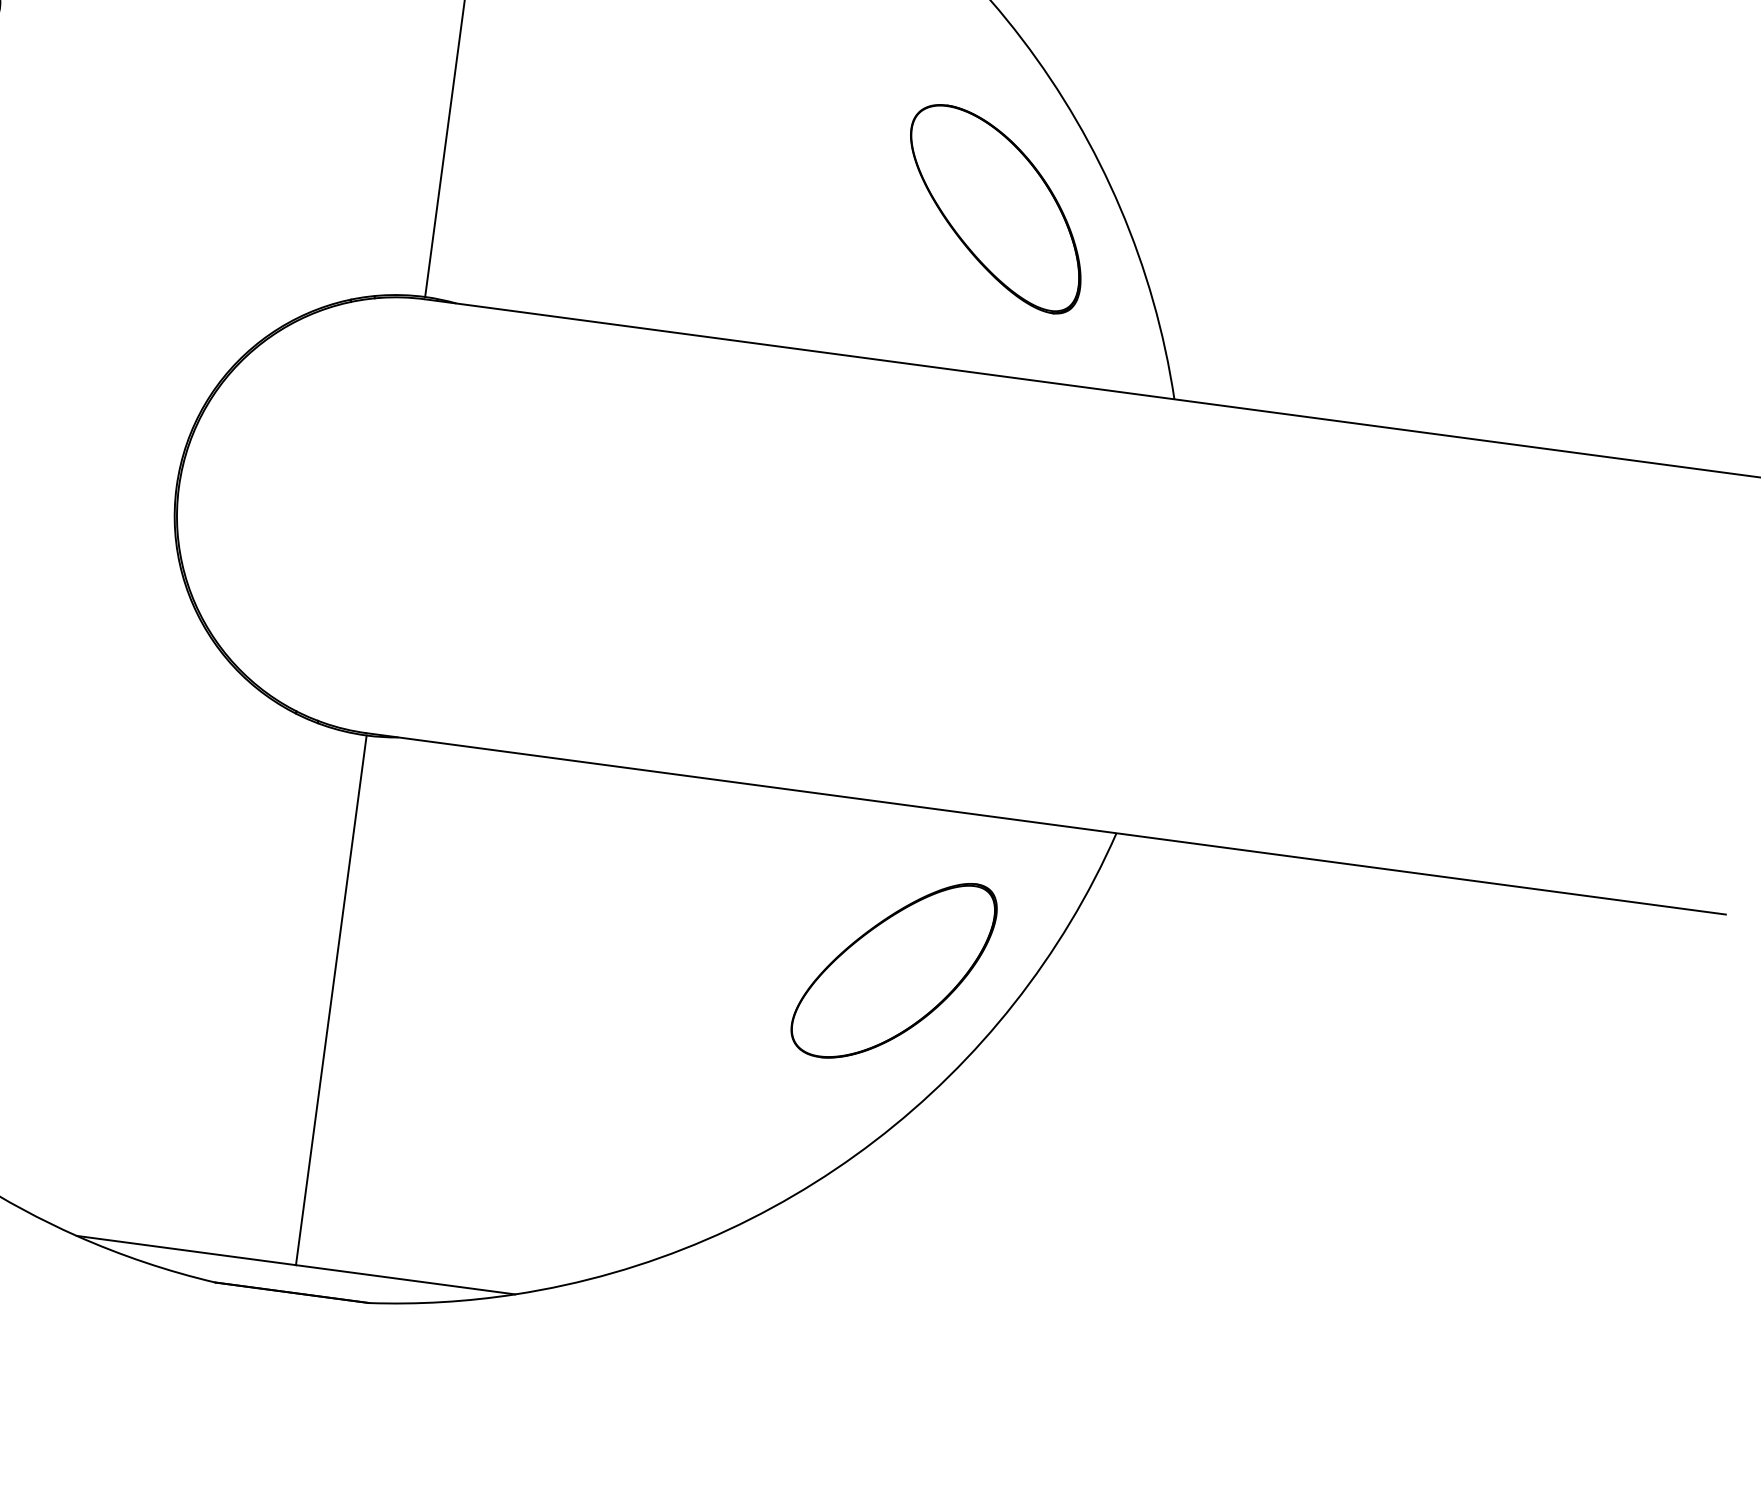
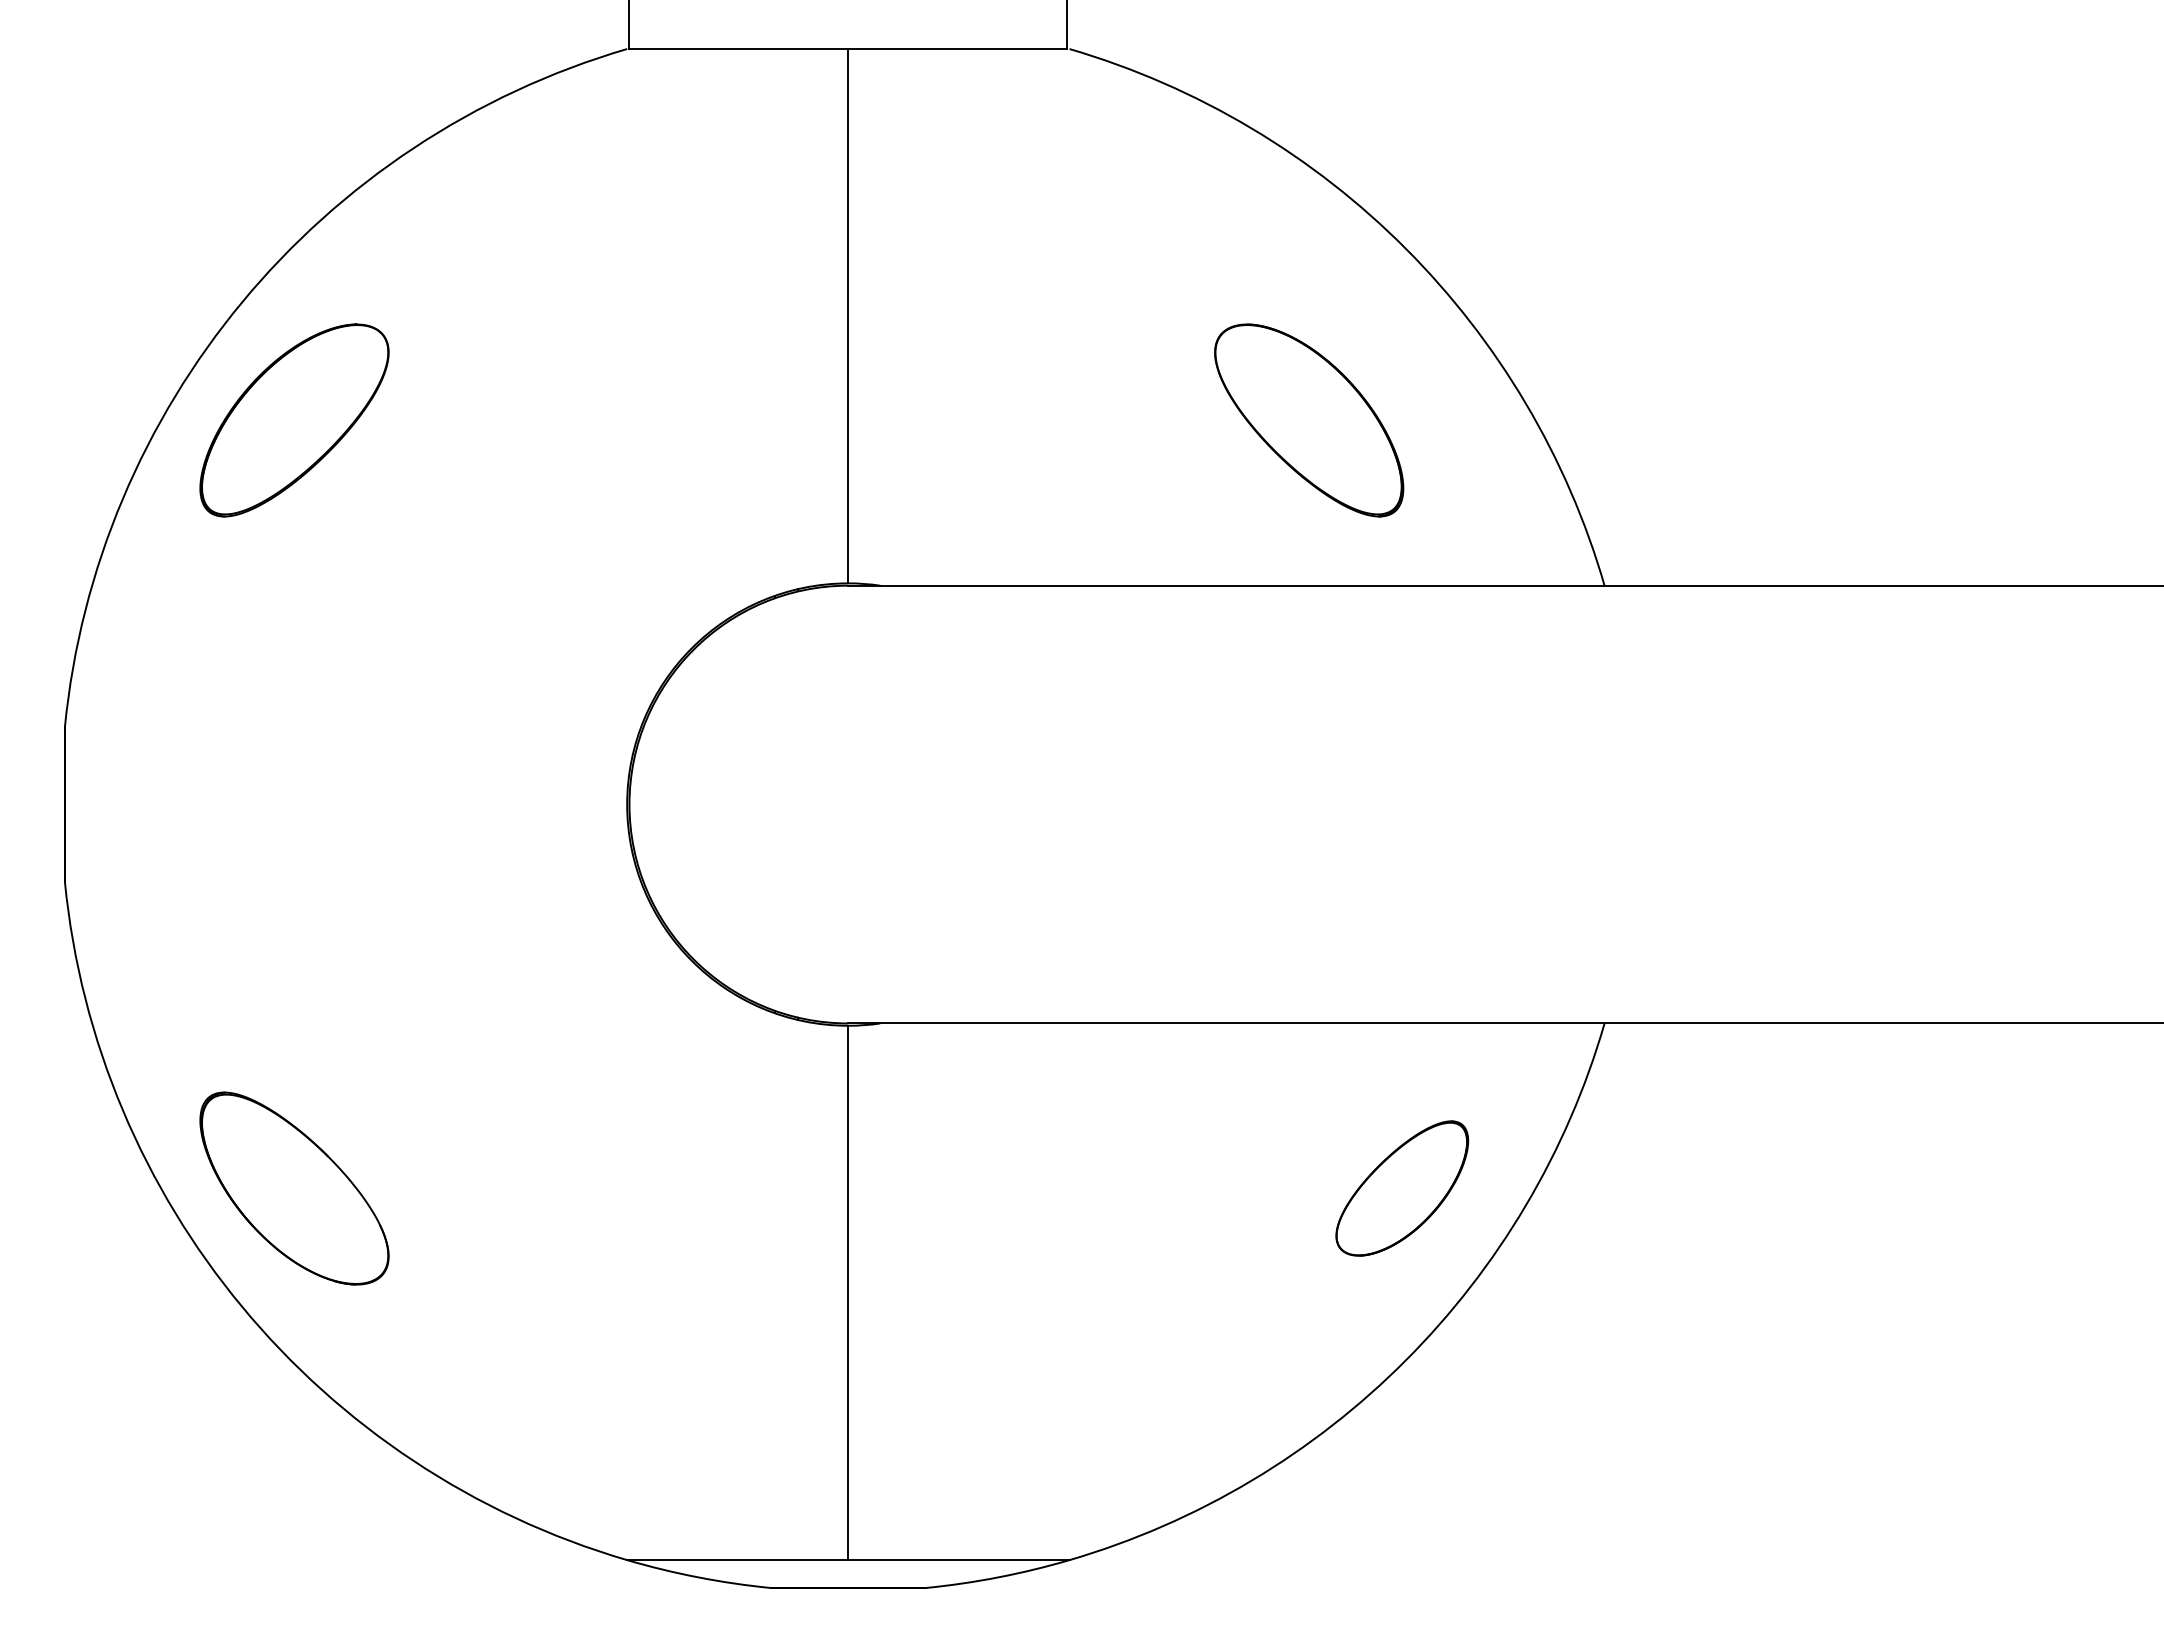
part: (995, 208) -> (1309, 420), moved
part: (894, 970) -> (1402, 1188), size x0.7

